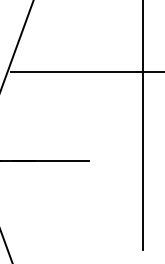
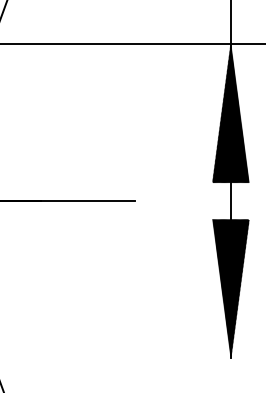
hatch: (142, 111) -> (230, 113), added
hatch: (142, 210) -> (230, 289), added

